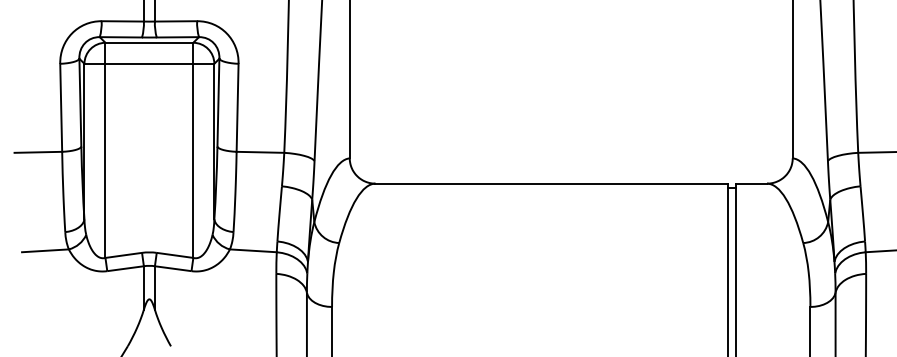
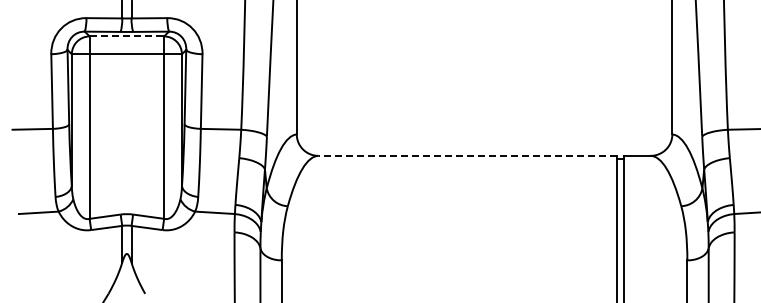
line: (150, 42) -> (127, 36), solid -> dashed
line: (551, 183) -> (467, 155), solid -> dashed

